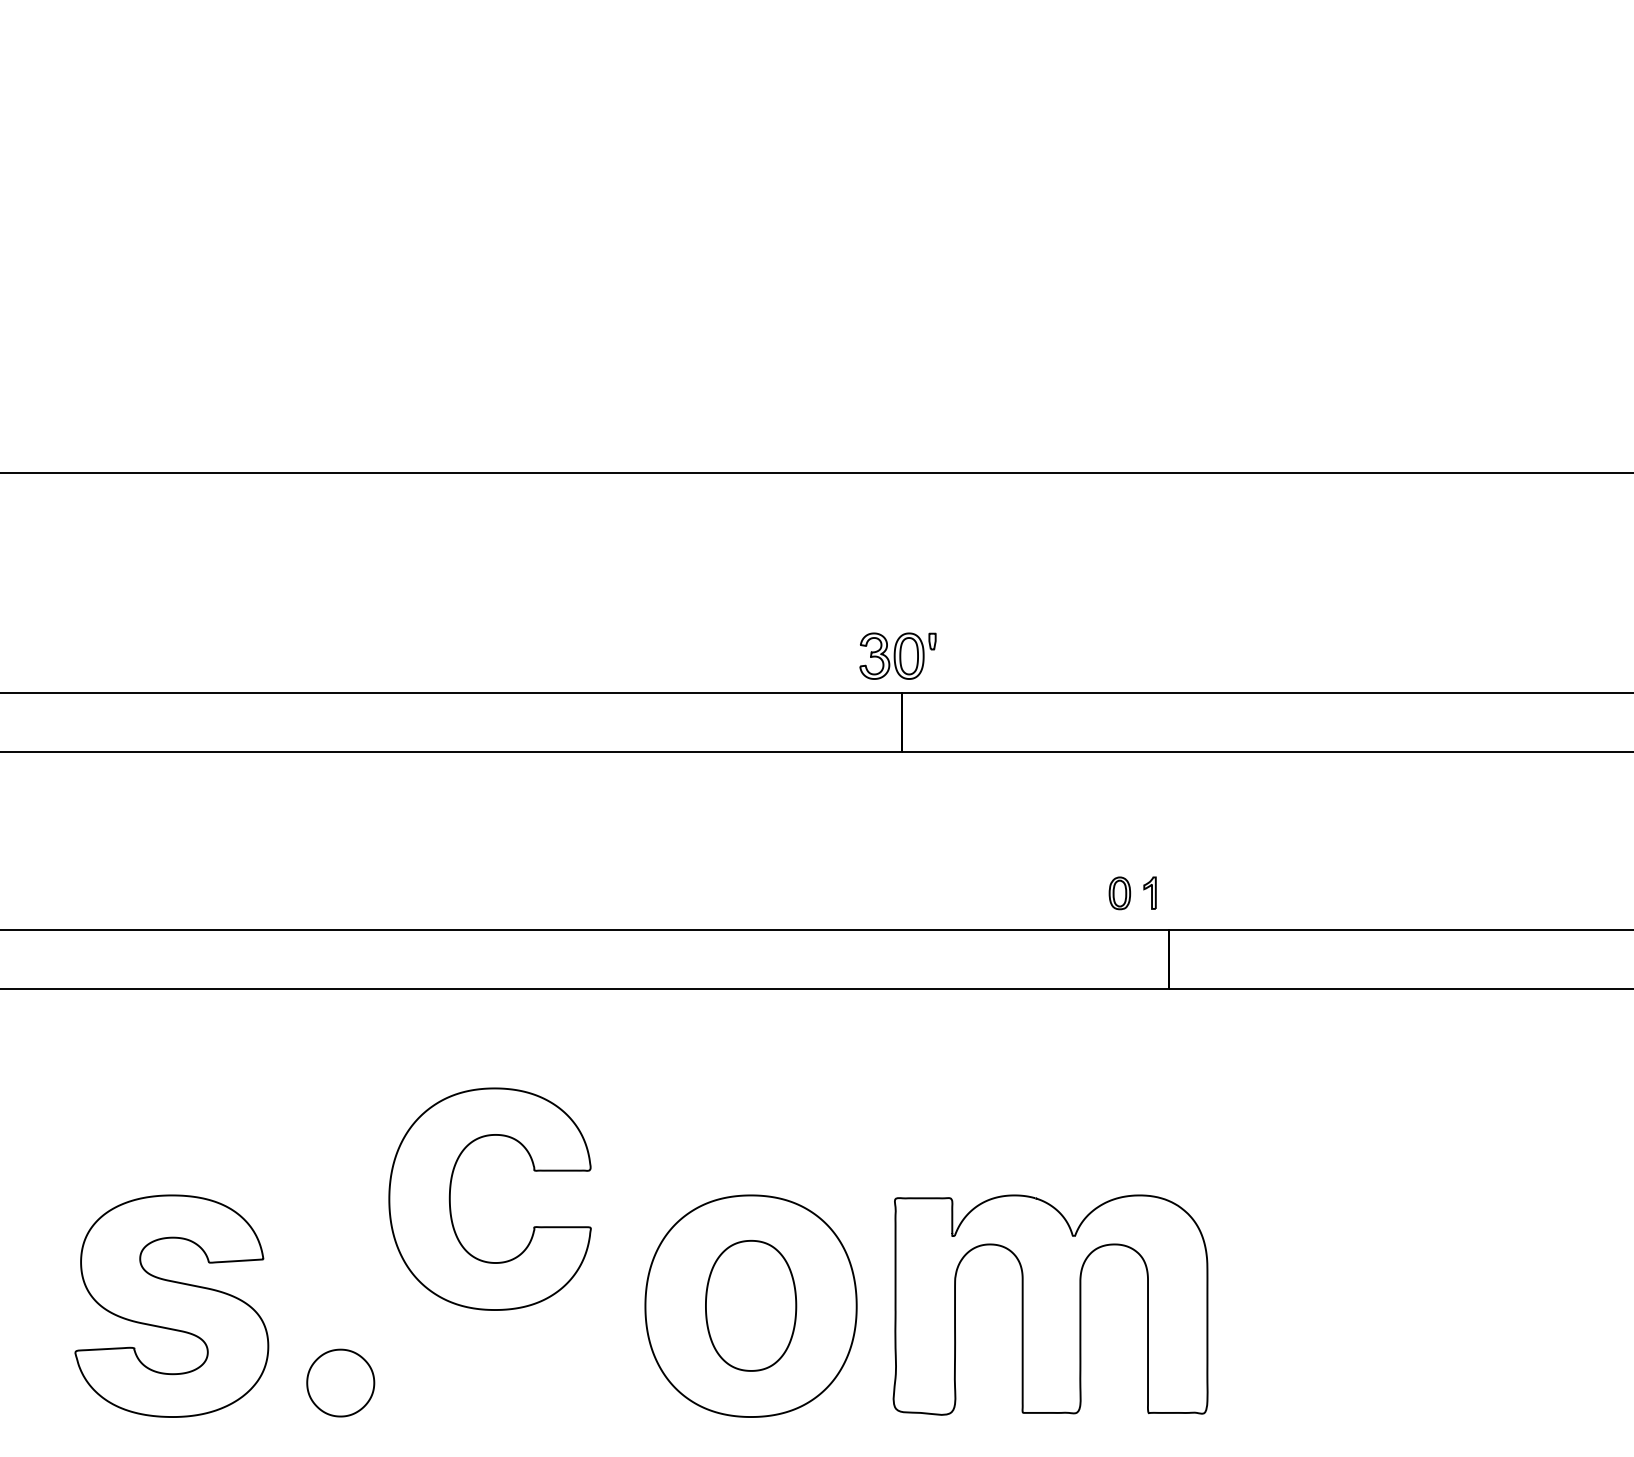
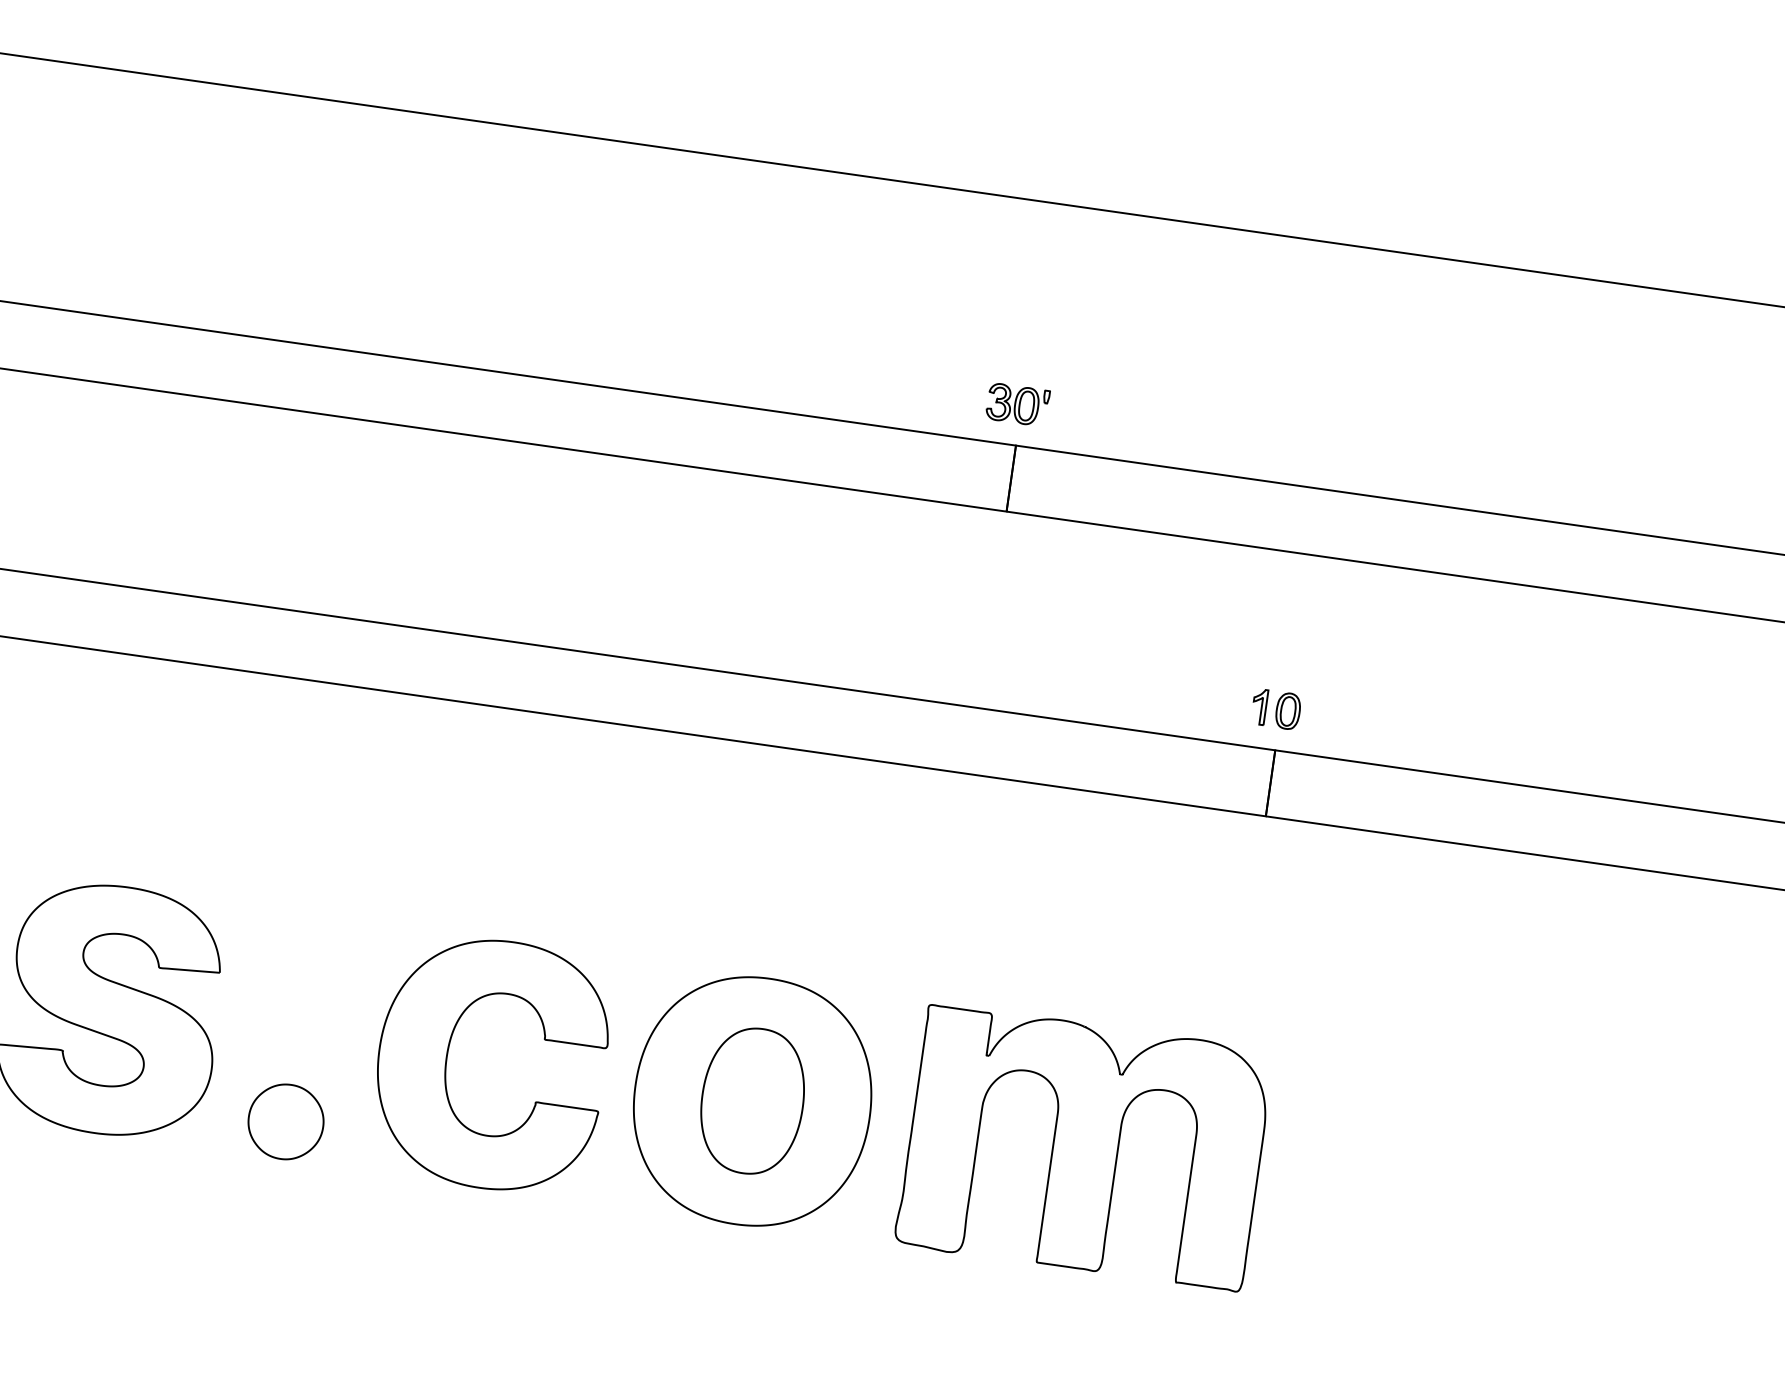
part: (897, 656) -> (1017, 404), size x0.71
part: (1119, 893) -> (1287, 711), moved
part: (450, 1198) -> (447, 1057), moved

